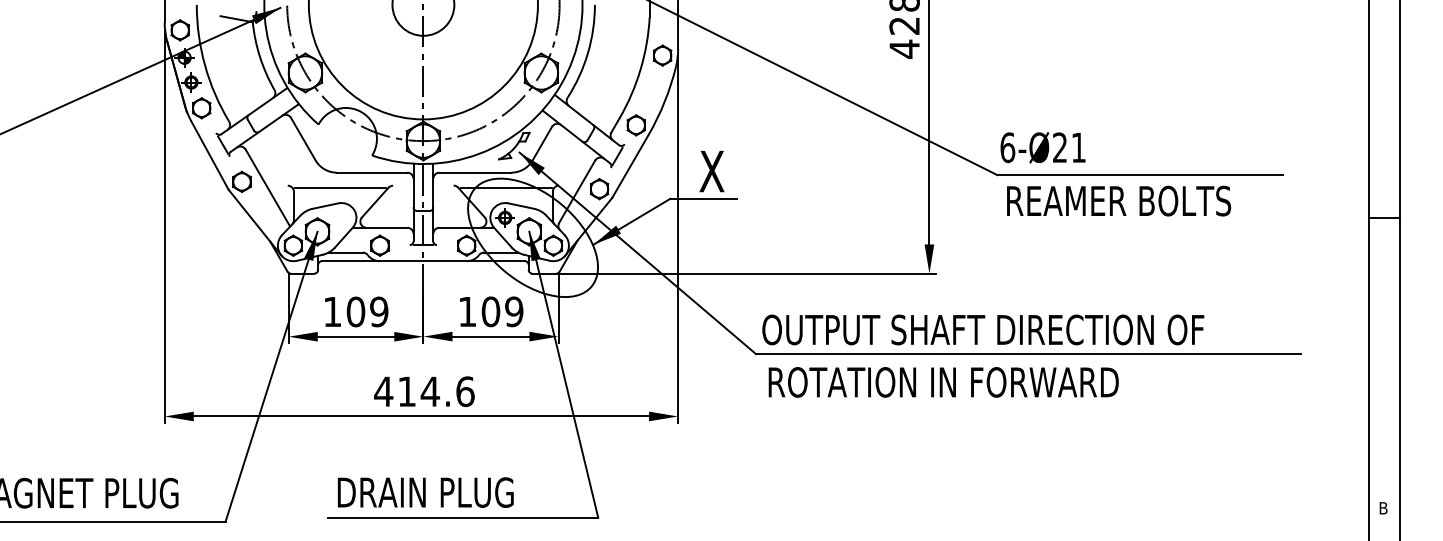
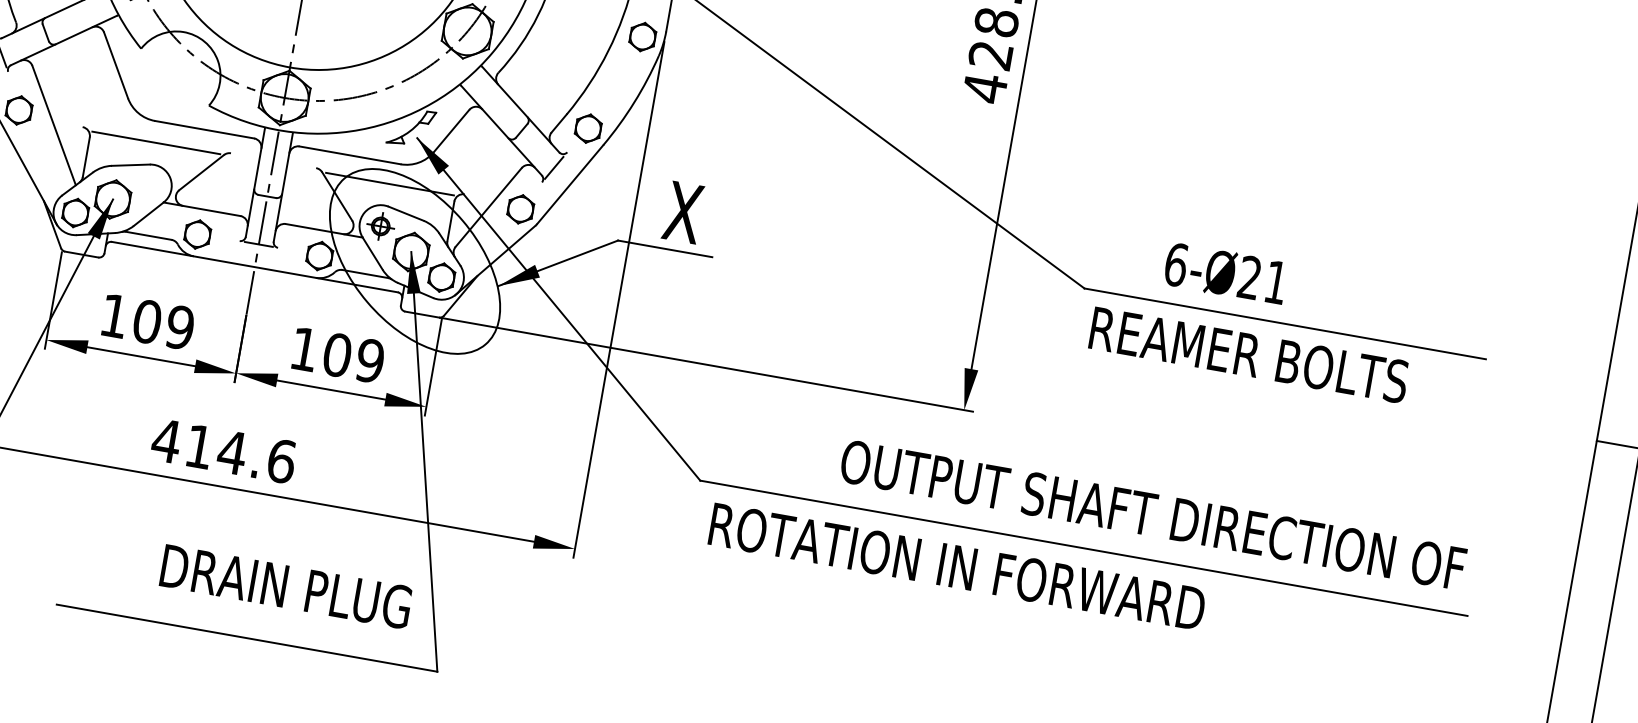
text: (1042, 147) -> (1225, 273), moved
text: (983, 329) -> (1153, 514), moved
text: (425, 492) -> (285, 586), moved

